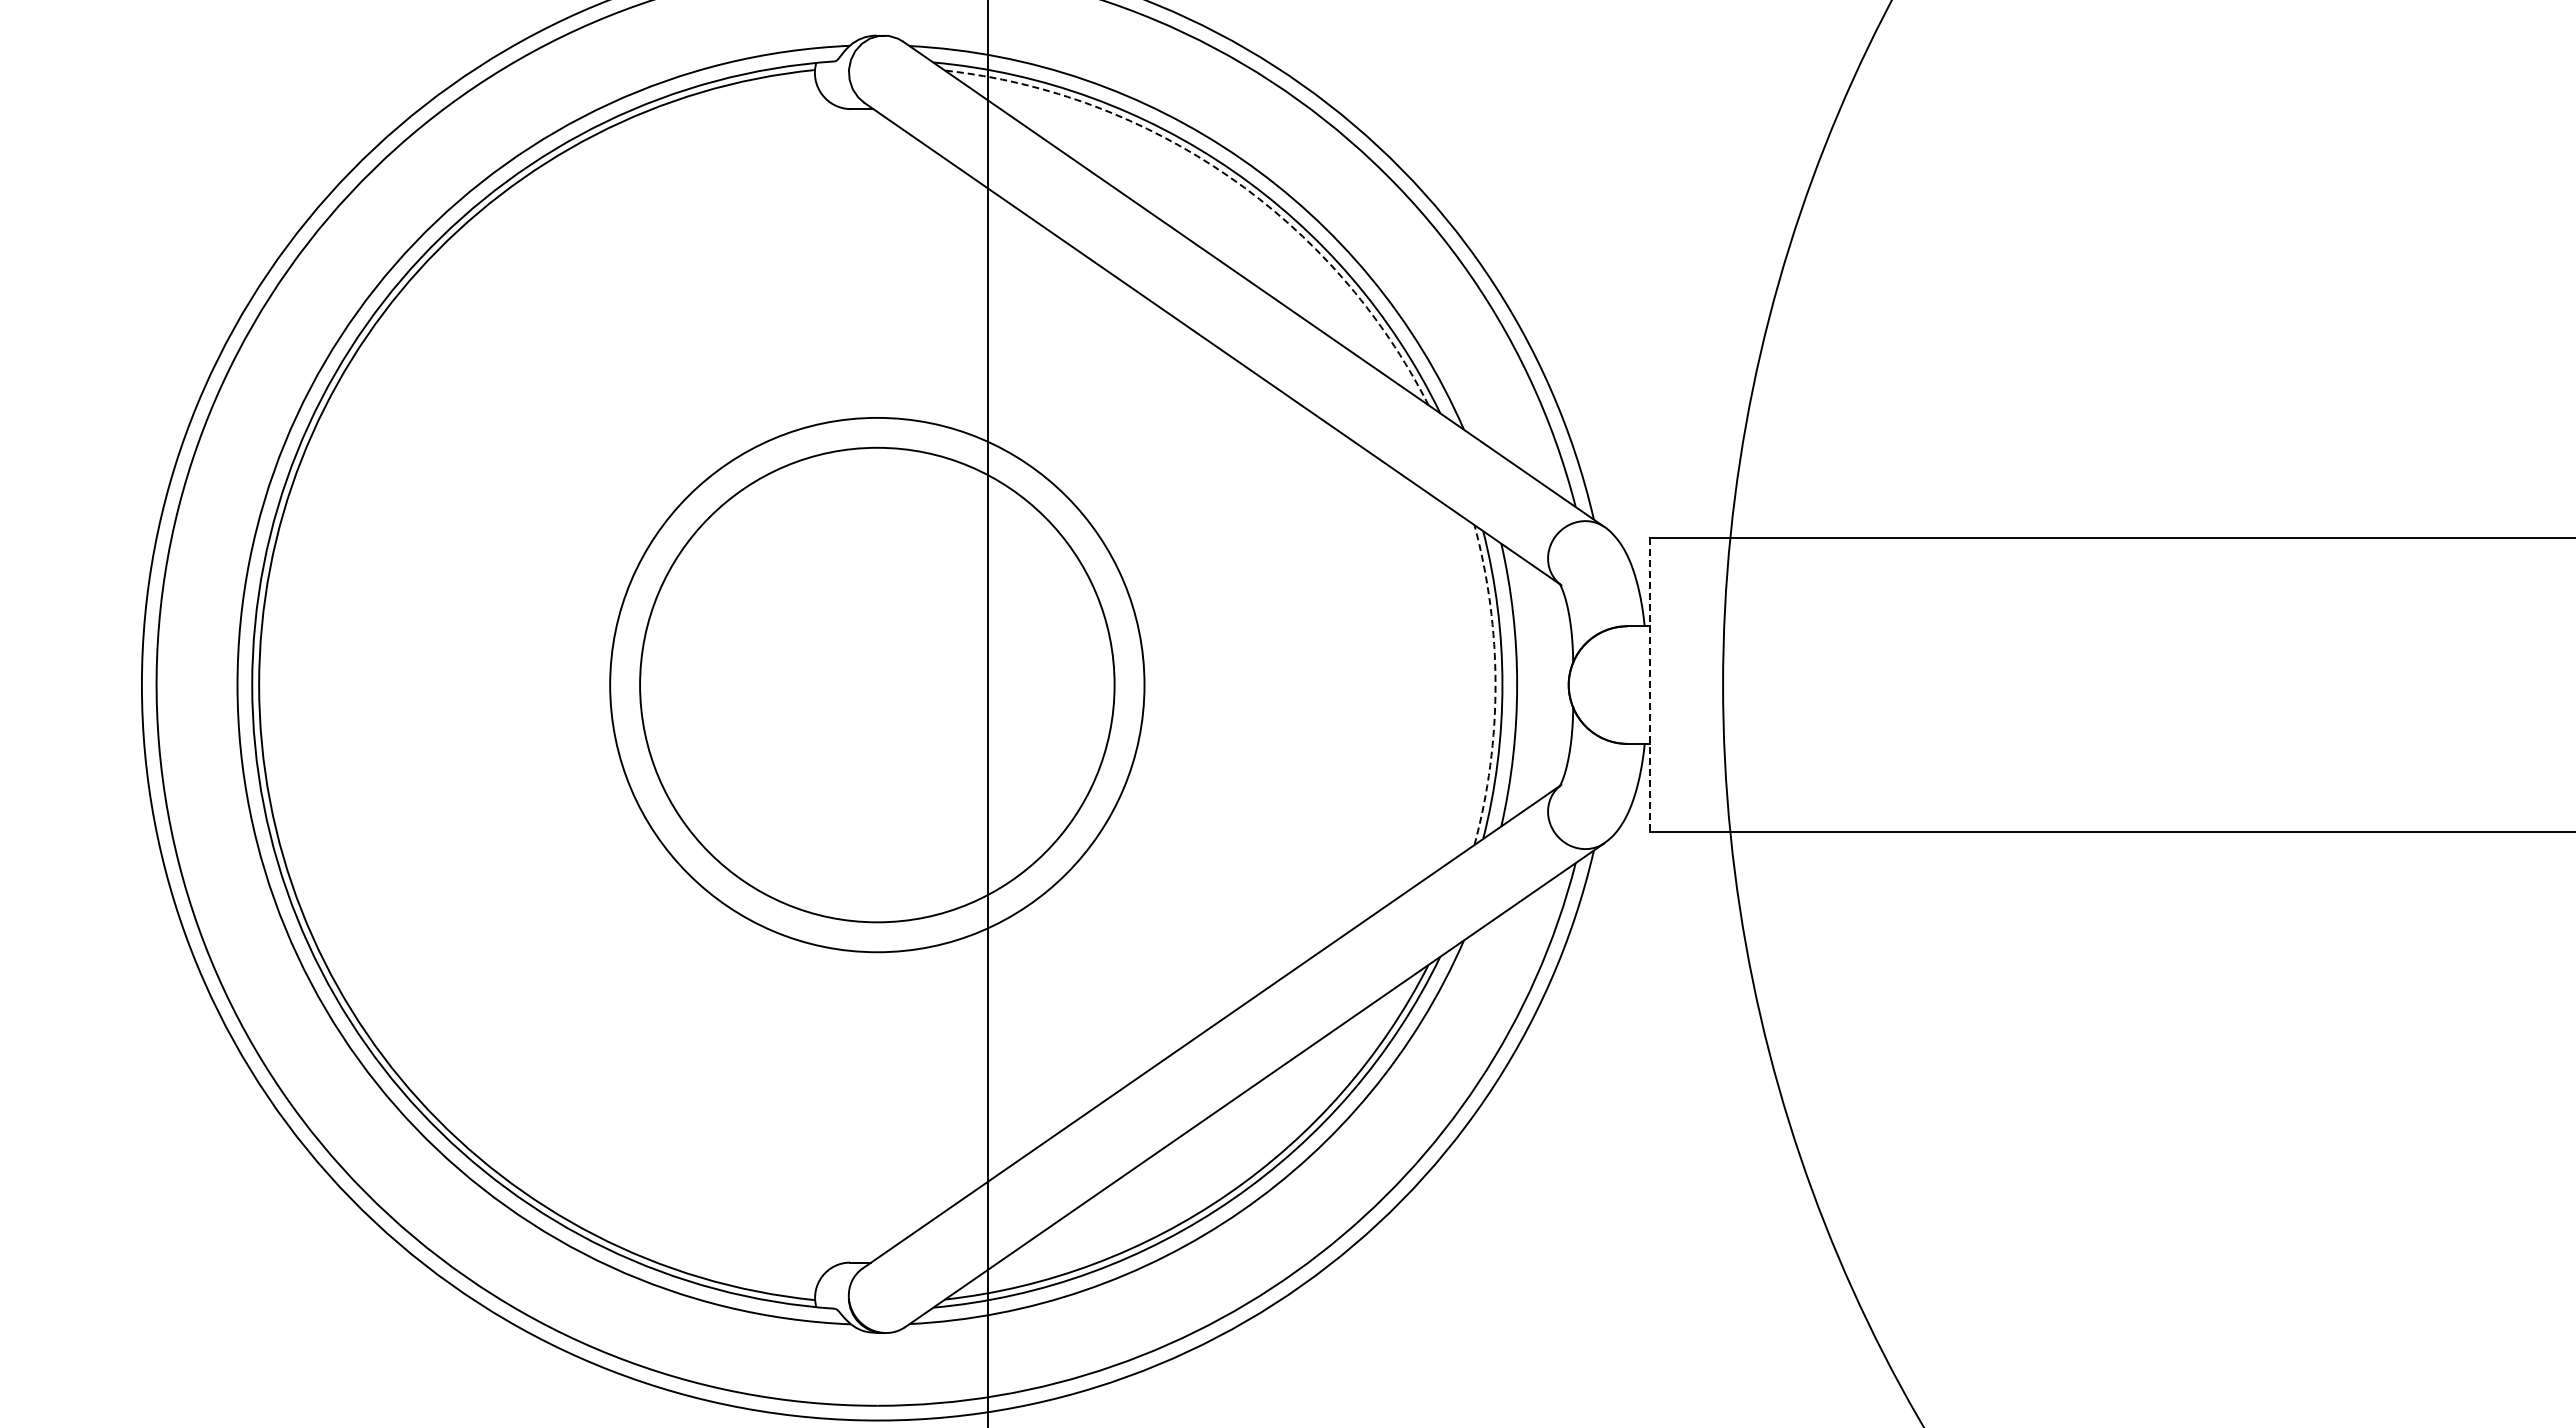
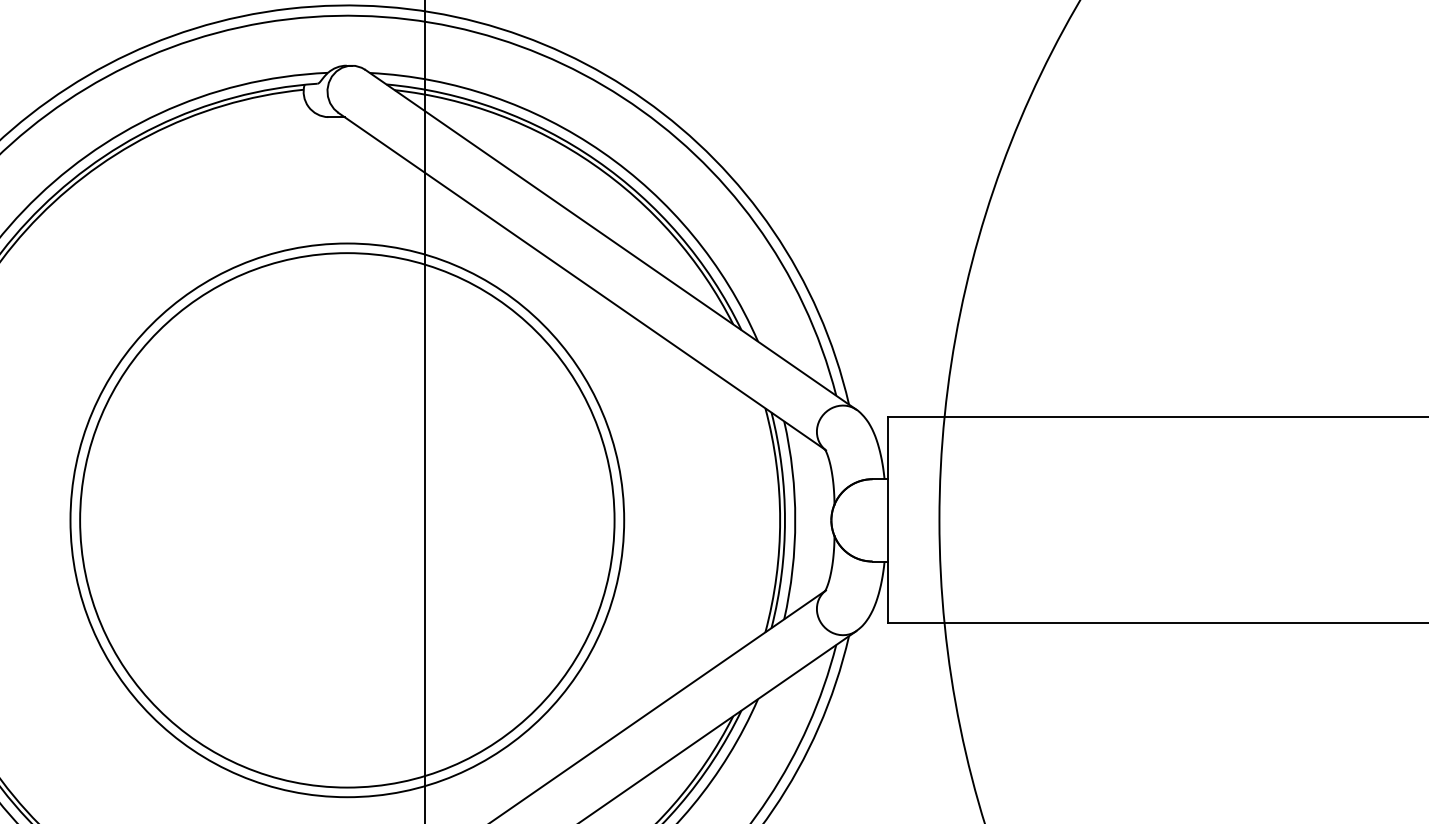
arc: (1229, 176) -> (593, 164), dashed -> solid
circle: (876, 684) -> (346, 519), size x1.67
circle: (877, 684) -> (347, 519), size x1.43
arc: (1495, 685) -> (780, 520), dashed -> solid
line: (1649, 685) -> (887, 520), dashed -> solid

